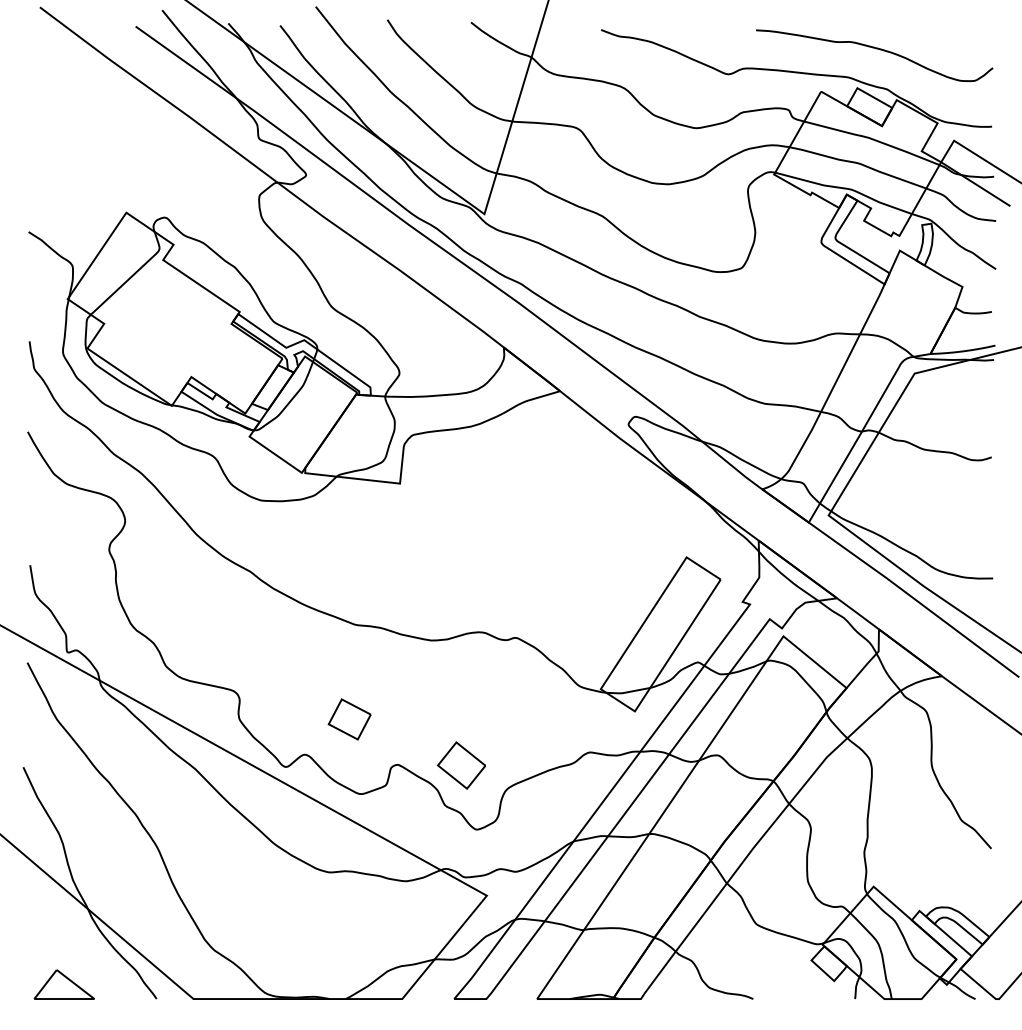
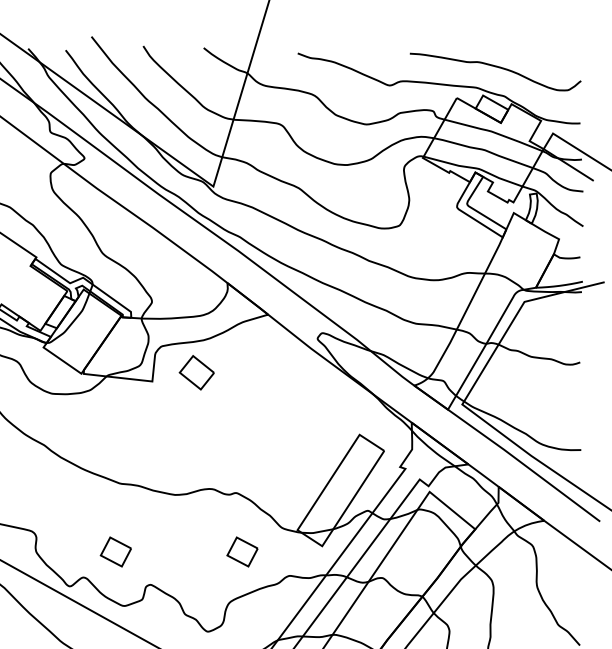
part: (524, 719) -> (242, 552), added
part: (460, 765) -> (196, 372), moved

